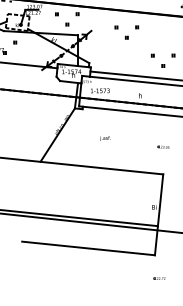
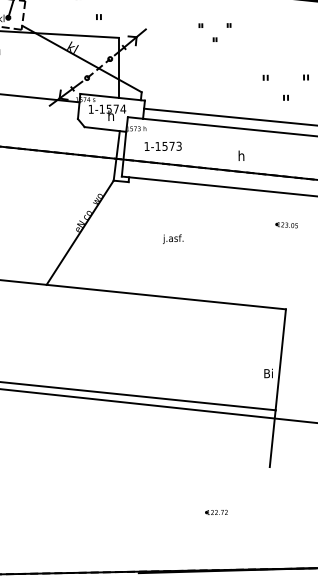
part: (126, 32) -> (214, 32), size x0.7
part: (163, 146) -> (286, 223), moved
line: (88, 248) -> (140, 453), removed
line: (159, 278) -> (216, 512), moved

